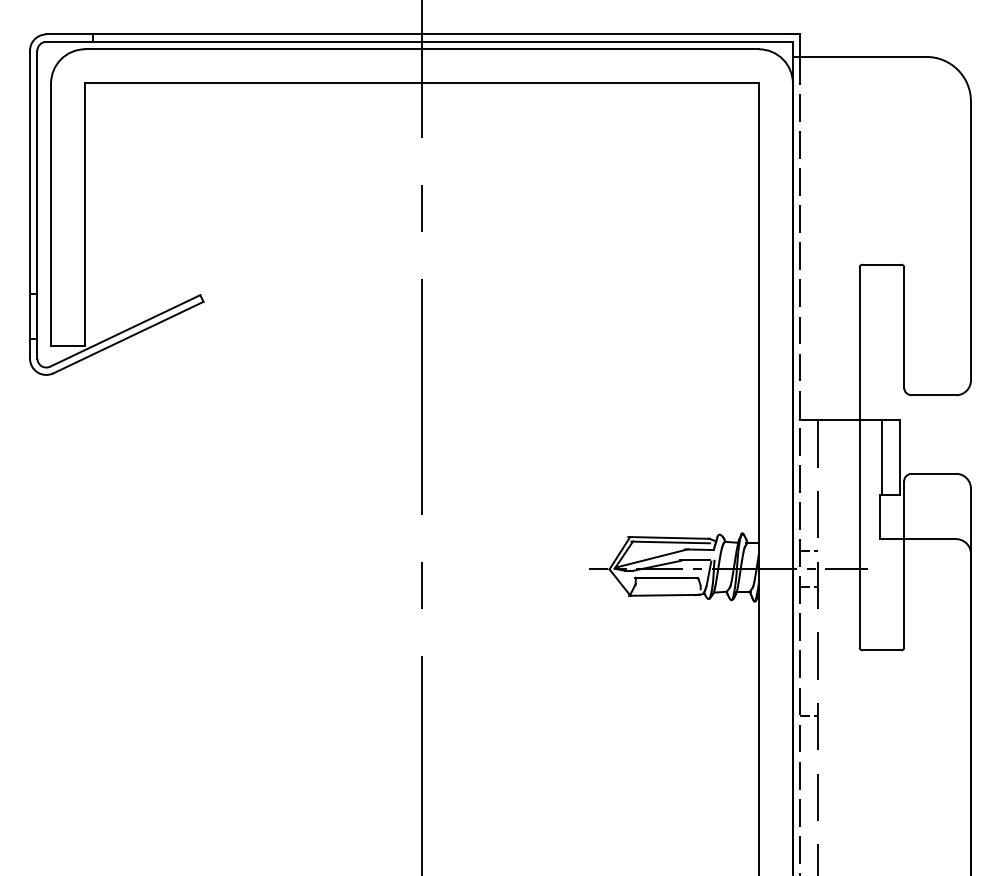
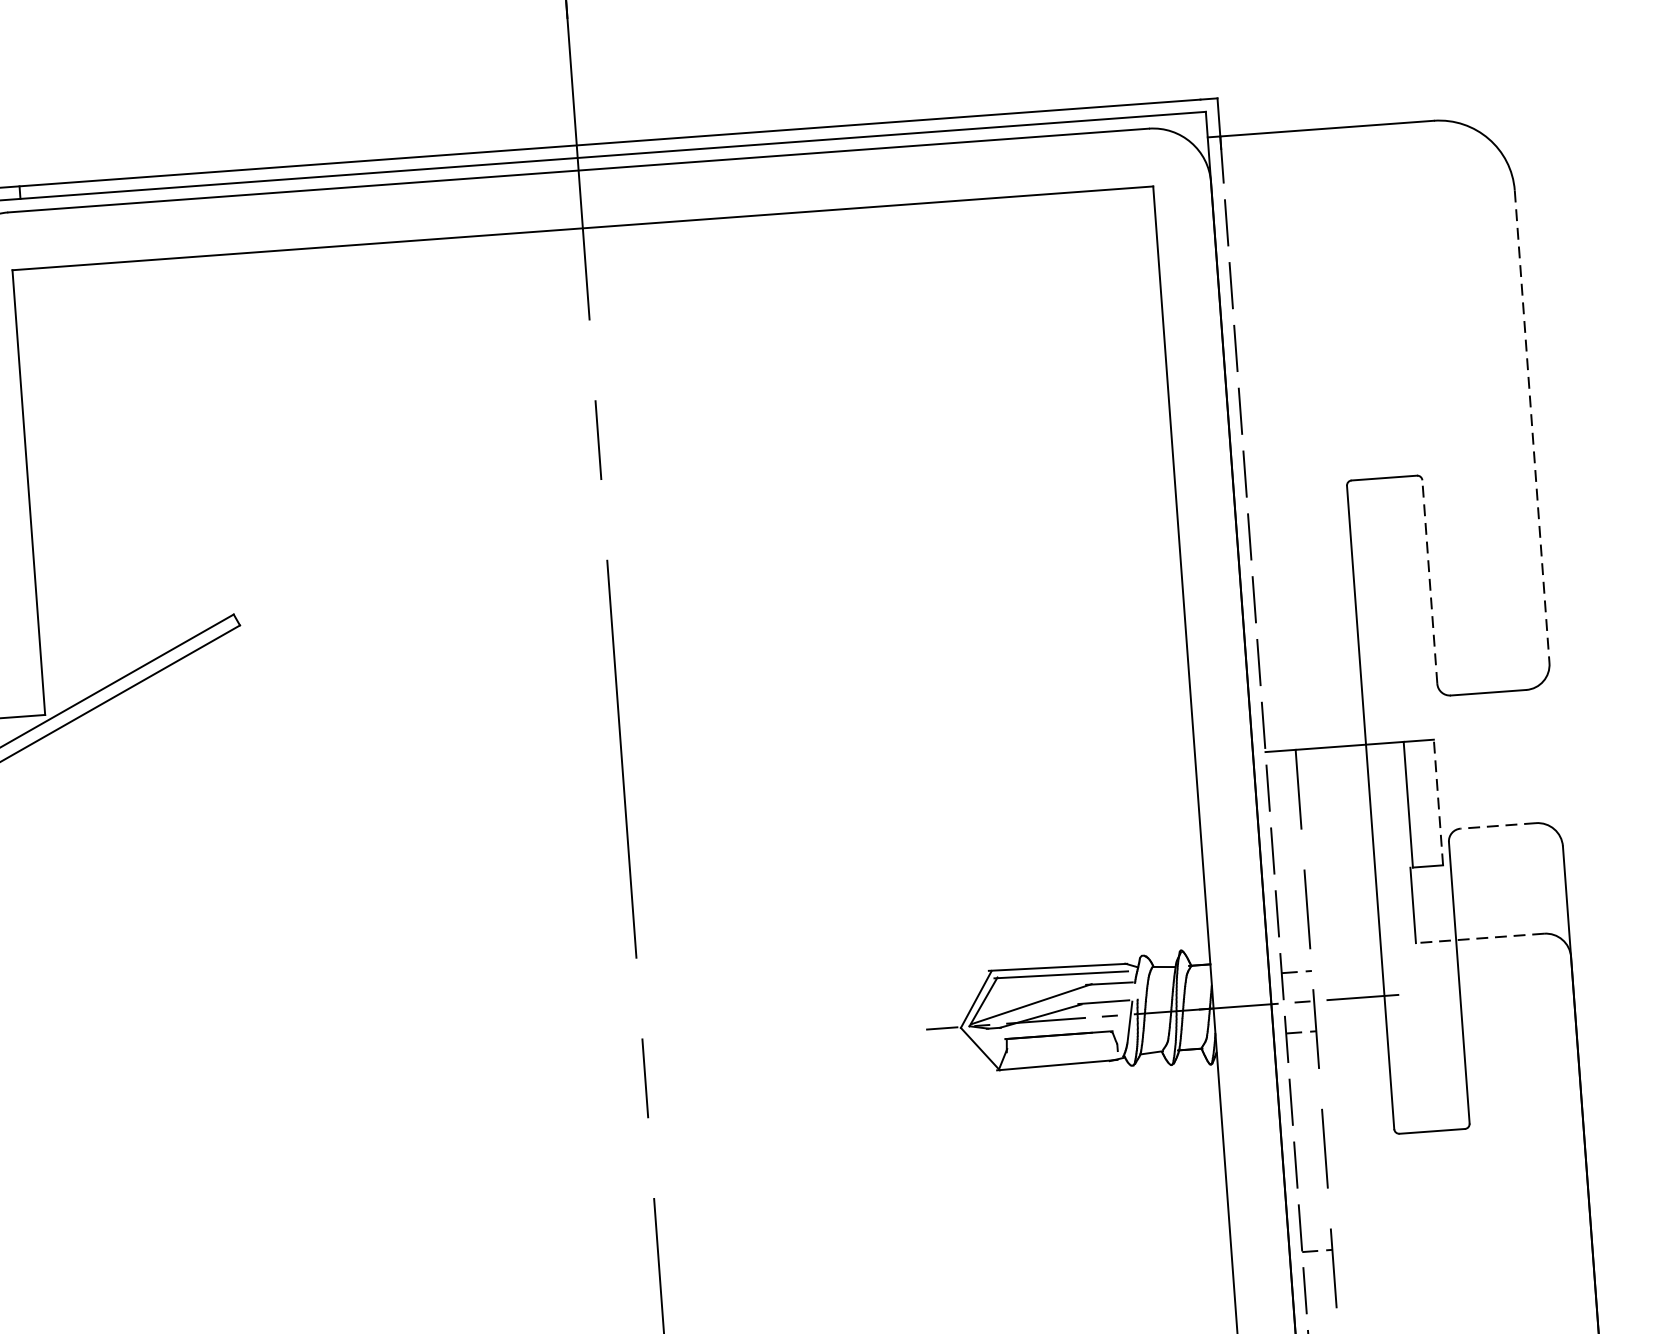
line: (970, 241) -> (1531, 427), solid -> dashed
line: (904, 327) -> (1430, 581), solid -> dashed
line: (899, 457) -> (1438, 802), solid -> dashed
line: (933, 473) -> (1497, 825), solid -> dashed
line: (918, 539) -> (1480, 938), solid -> dashed

